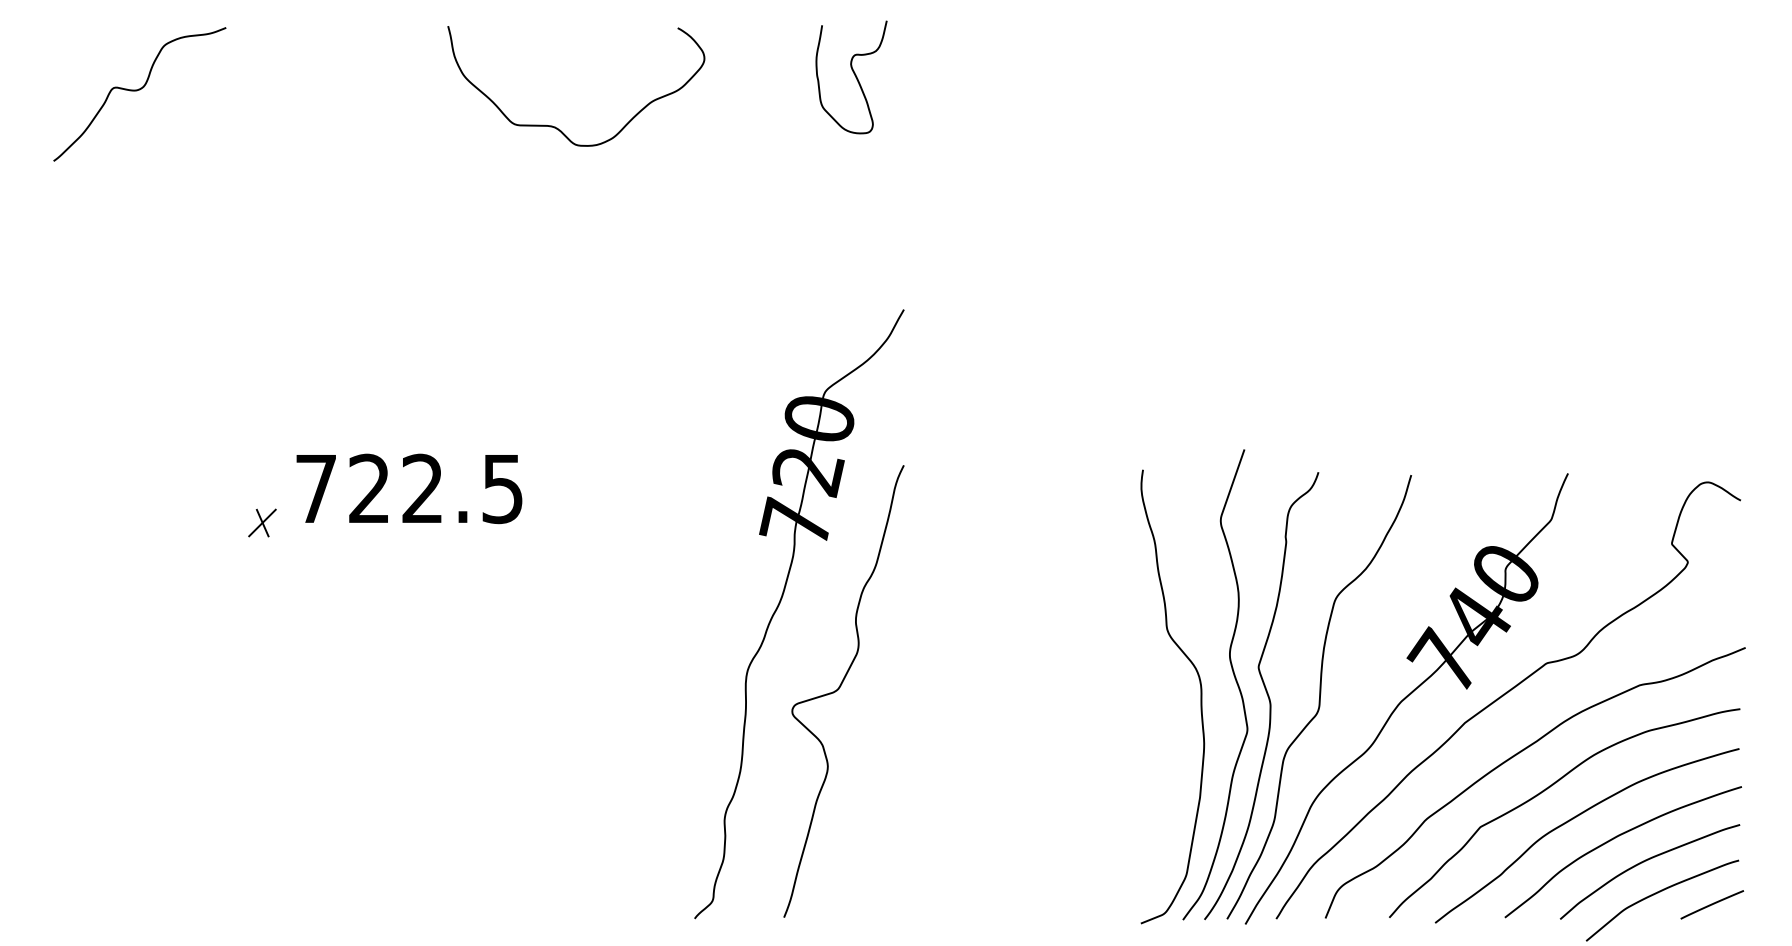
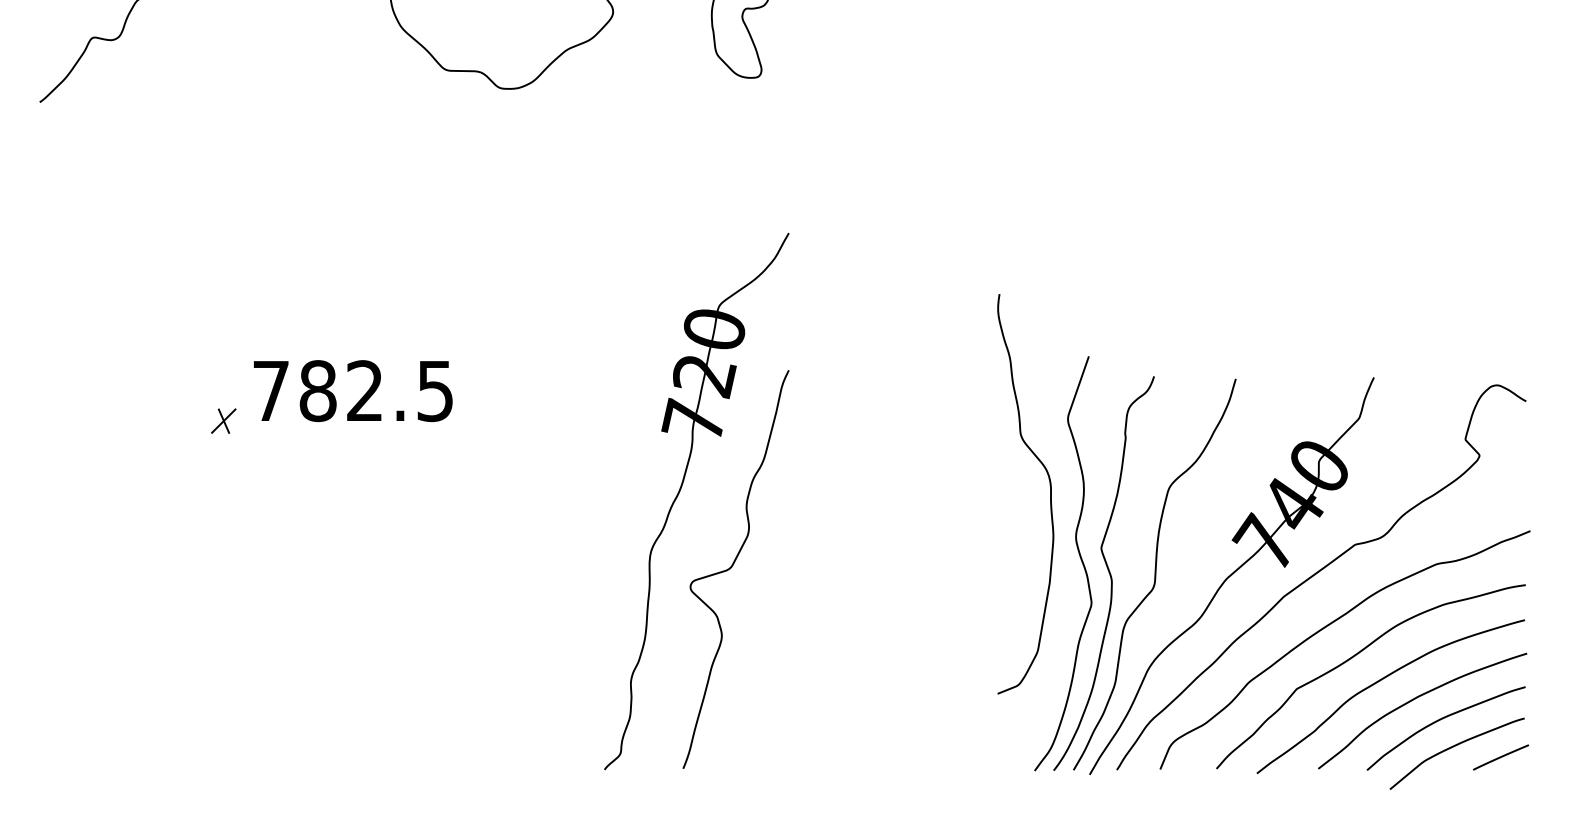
text: (369, 488) -> (318, 390), 722.5 -> 782.5
curve: (1200, 696) -> (1050, 493), moved

